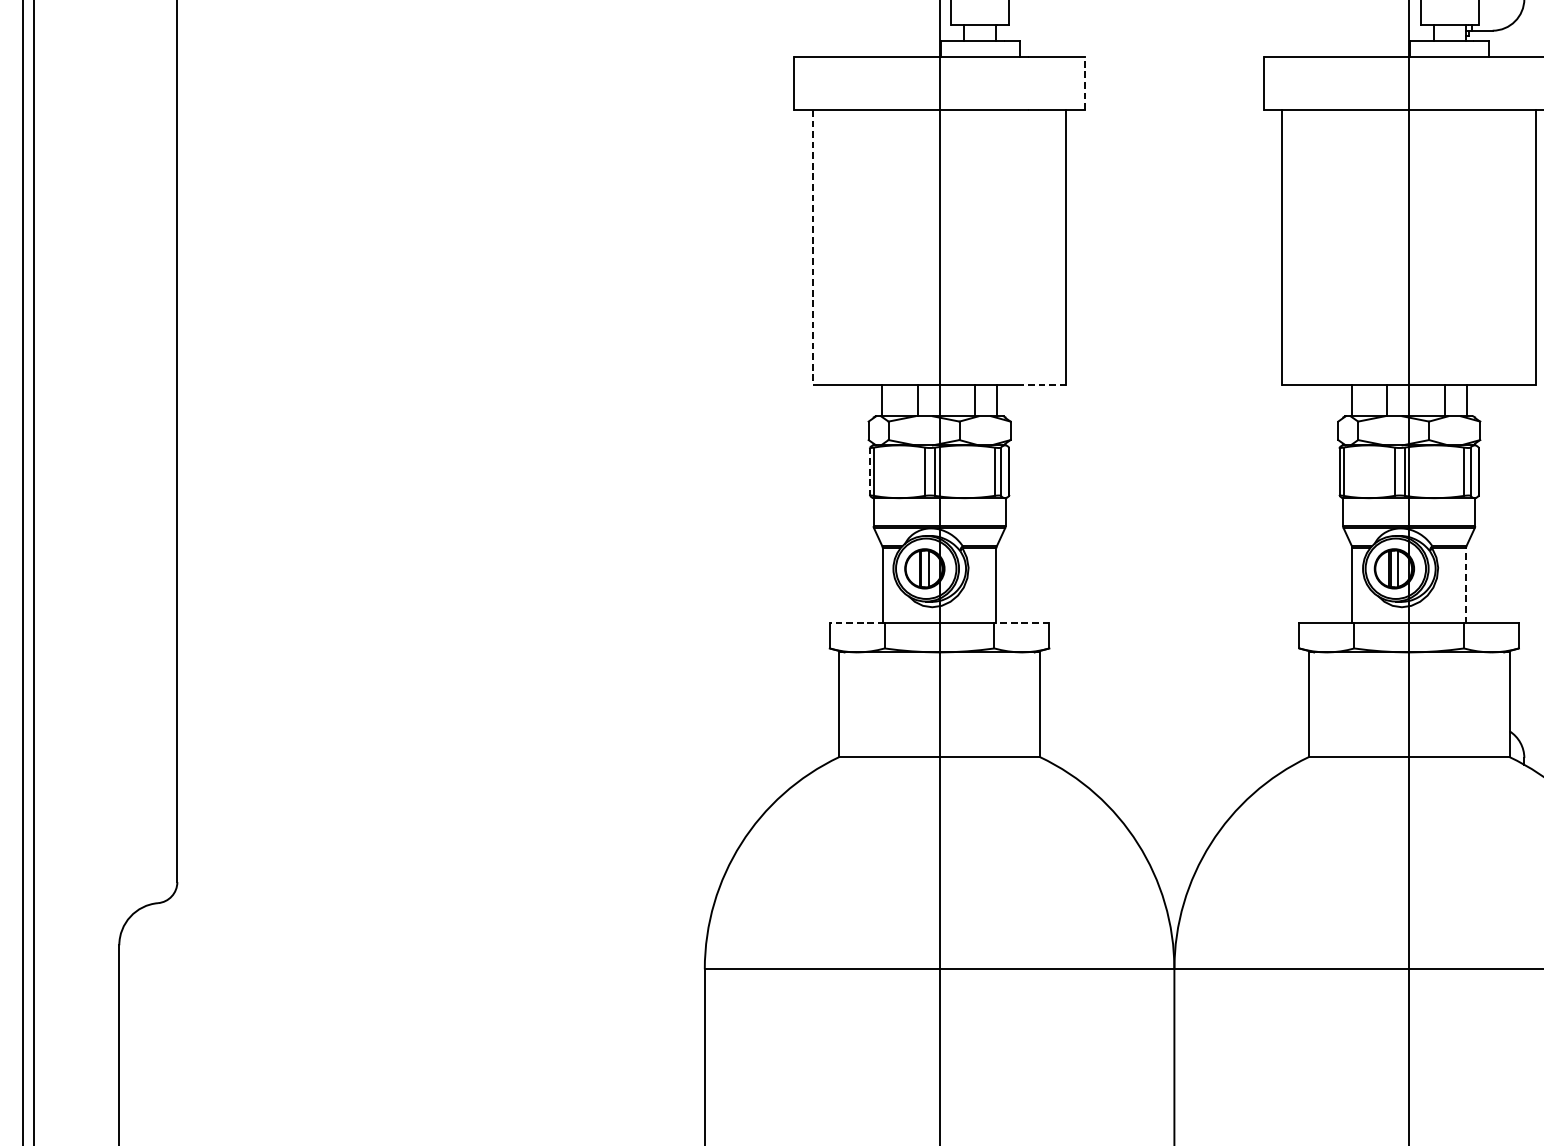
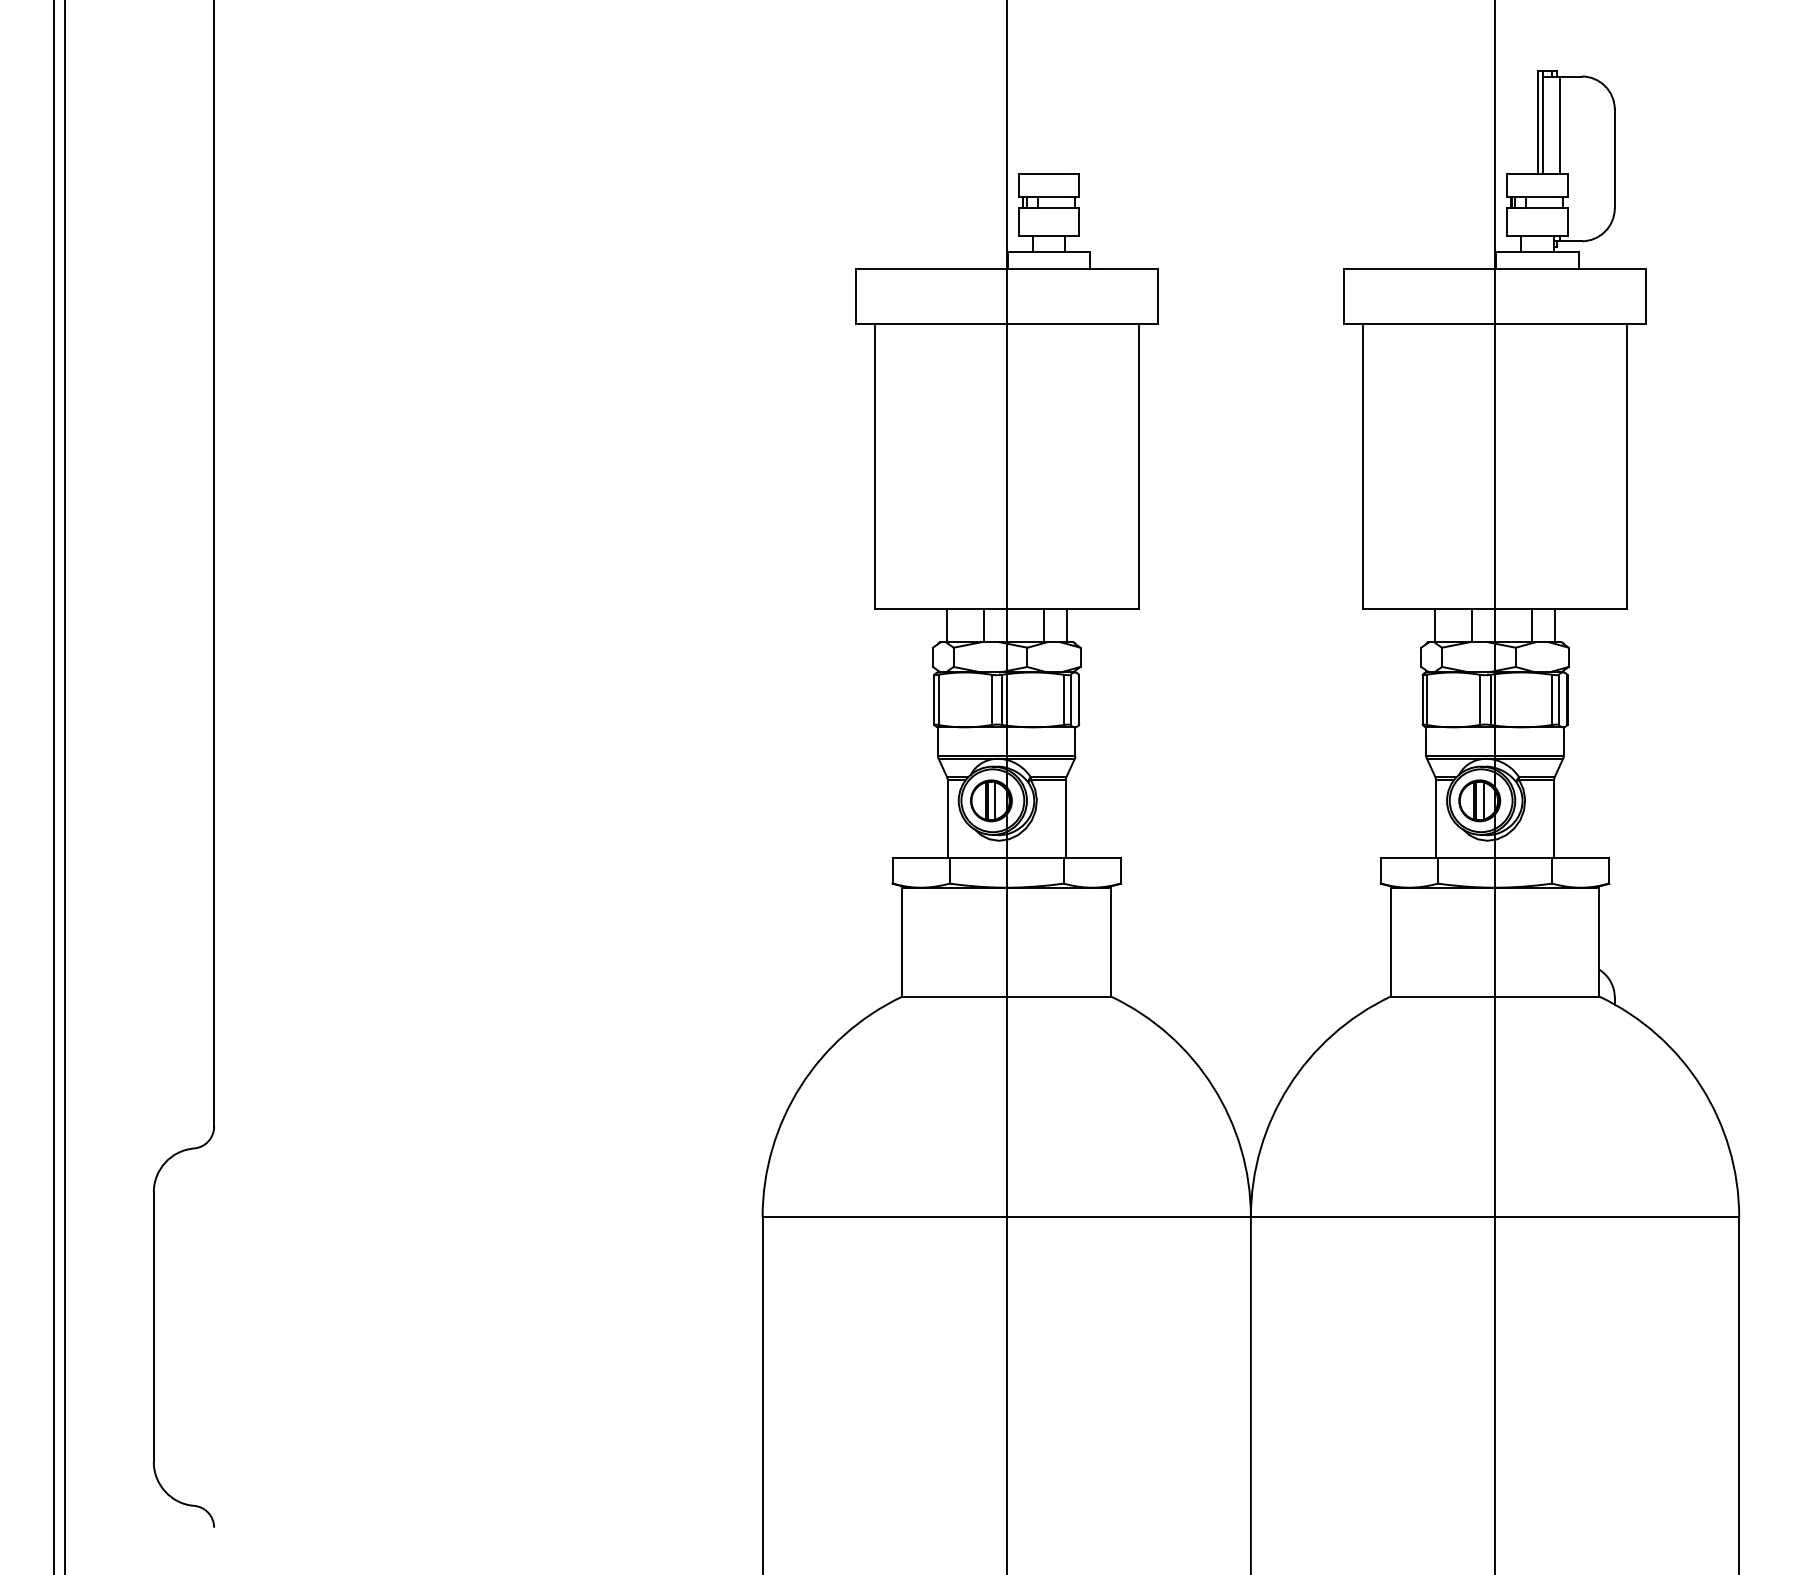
line: (1084, 82) -> (1157, 295), dashed -> solid
line: (812, 247) -> (874, 466), dashed -> solid
line: (1042, 384) -> (1113, 609), dashed -> solid
line: (870, 471) -> (934, 699), dashed -> solid
line: (1466, 585) -> (1554, 818), dashed -> solid
line: (857, 623) -> (921, 857), dashed -> solid
line: (1022, 623) -> (1092, 857), dashed -> solid

